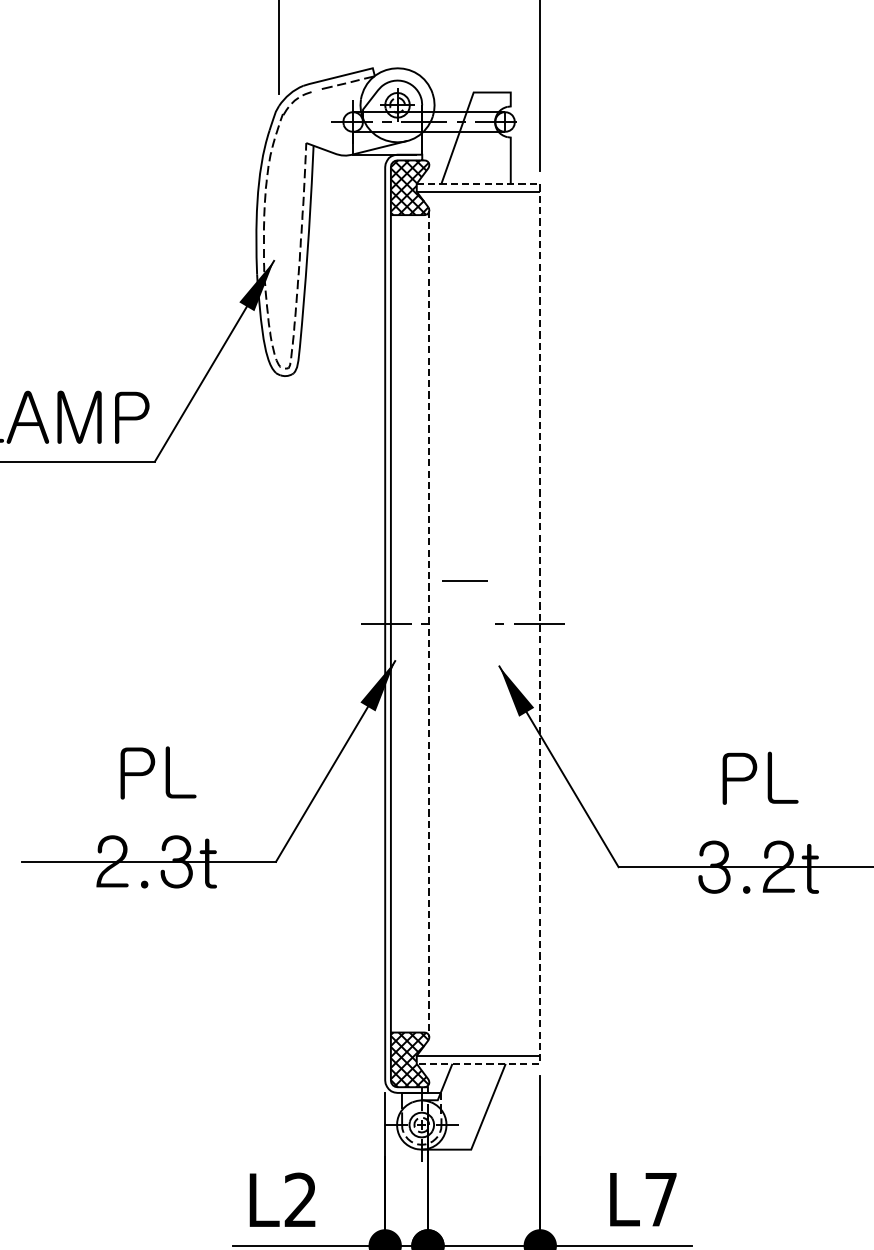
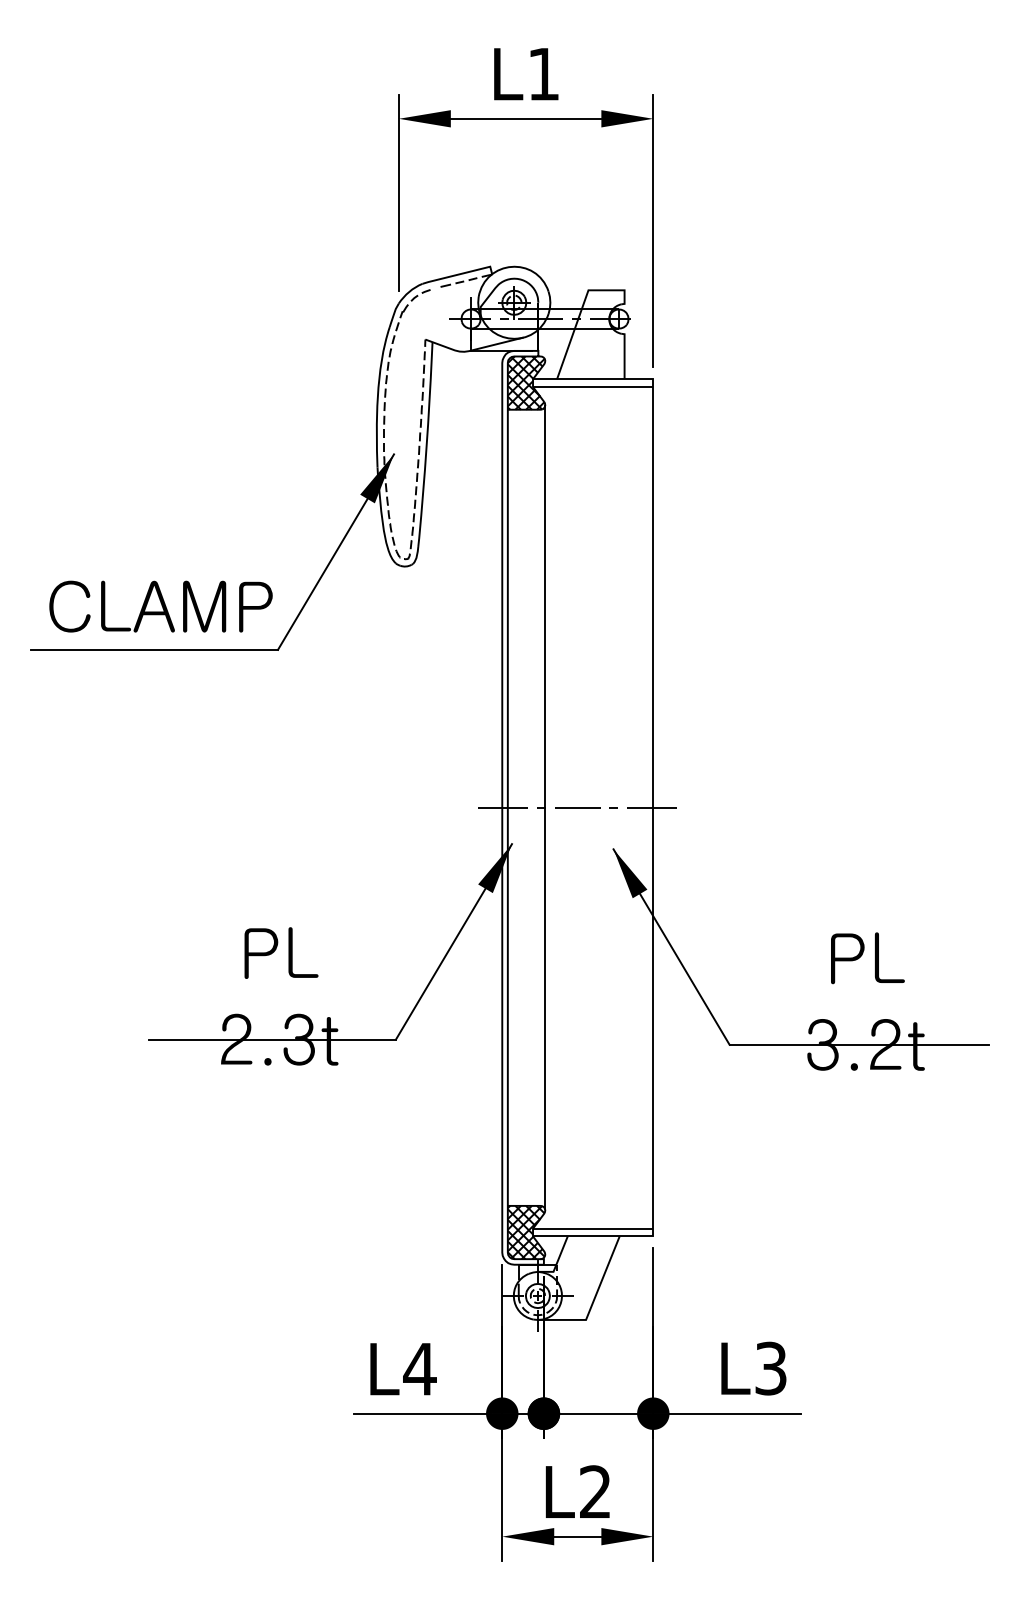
line: (464, 580) -> (577, 807), moved
line: (540, 623) -> (653, 807), dashed -> solid
line: (429, 624) -> (545, 808), dashed -> solid
text: (300, 1199) -> (419, 1368), L2 -> L4
text: (660, 1199) -> (770, 1368), L7 -> L3

